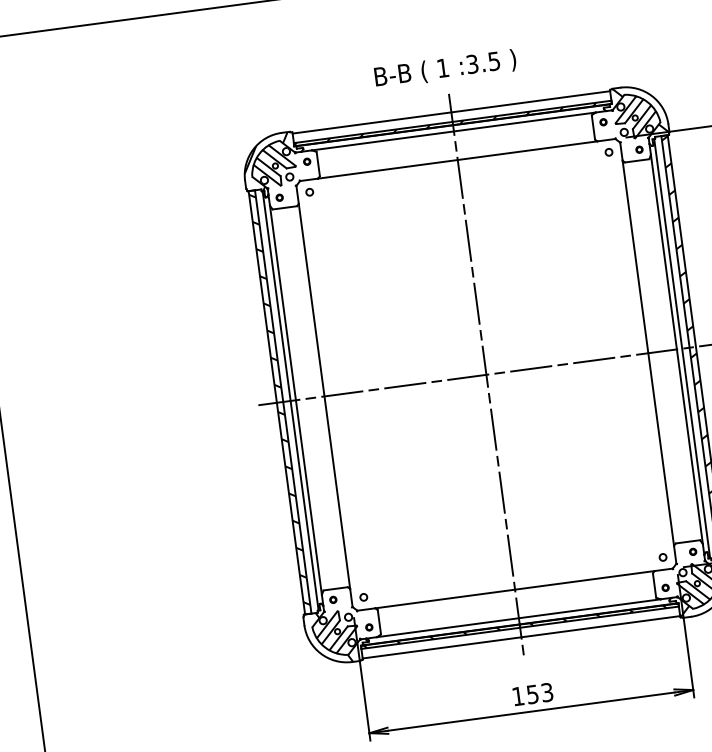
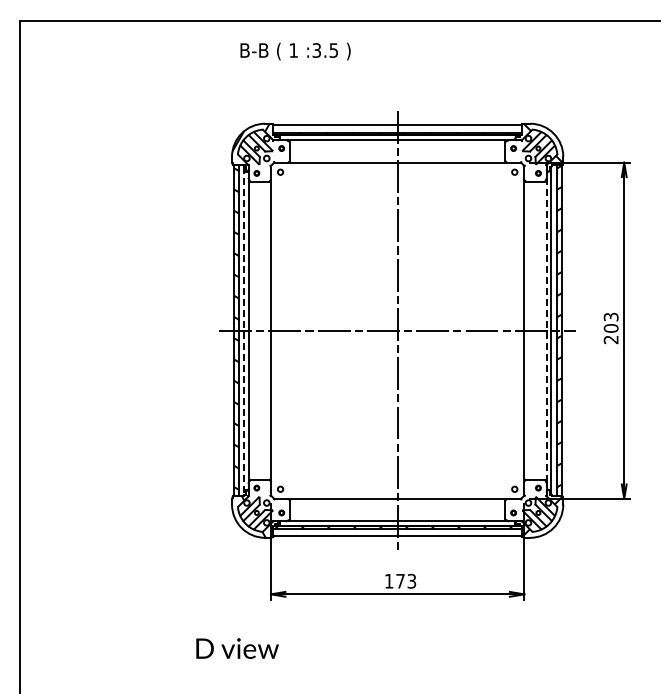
text: (445, 69) -> (295, 51), moved
line: (676, 349) -> (546, 330), solid -> dashed
line: (290, 400) -> (244, 330), solid -> dashed
text: (532, 694) -> (400, 581), 153 -> 173

